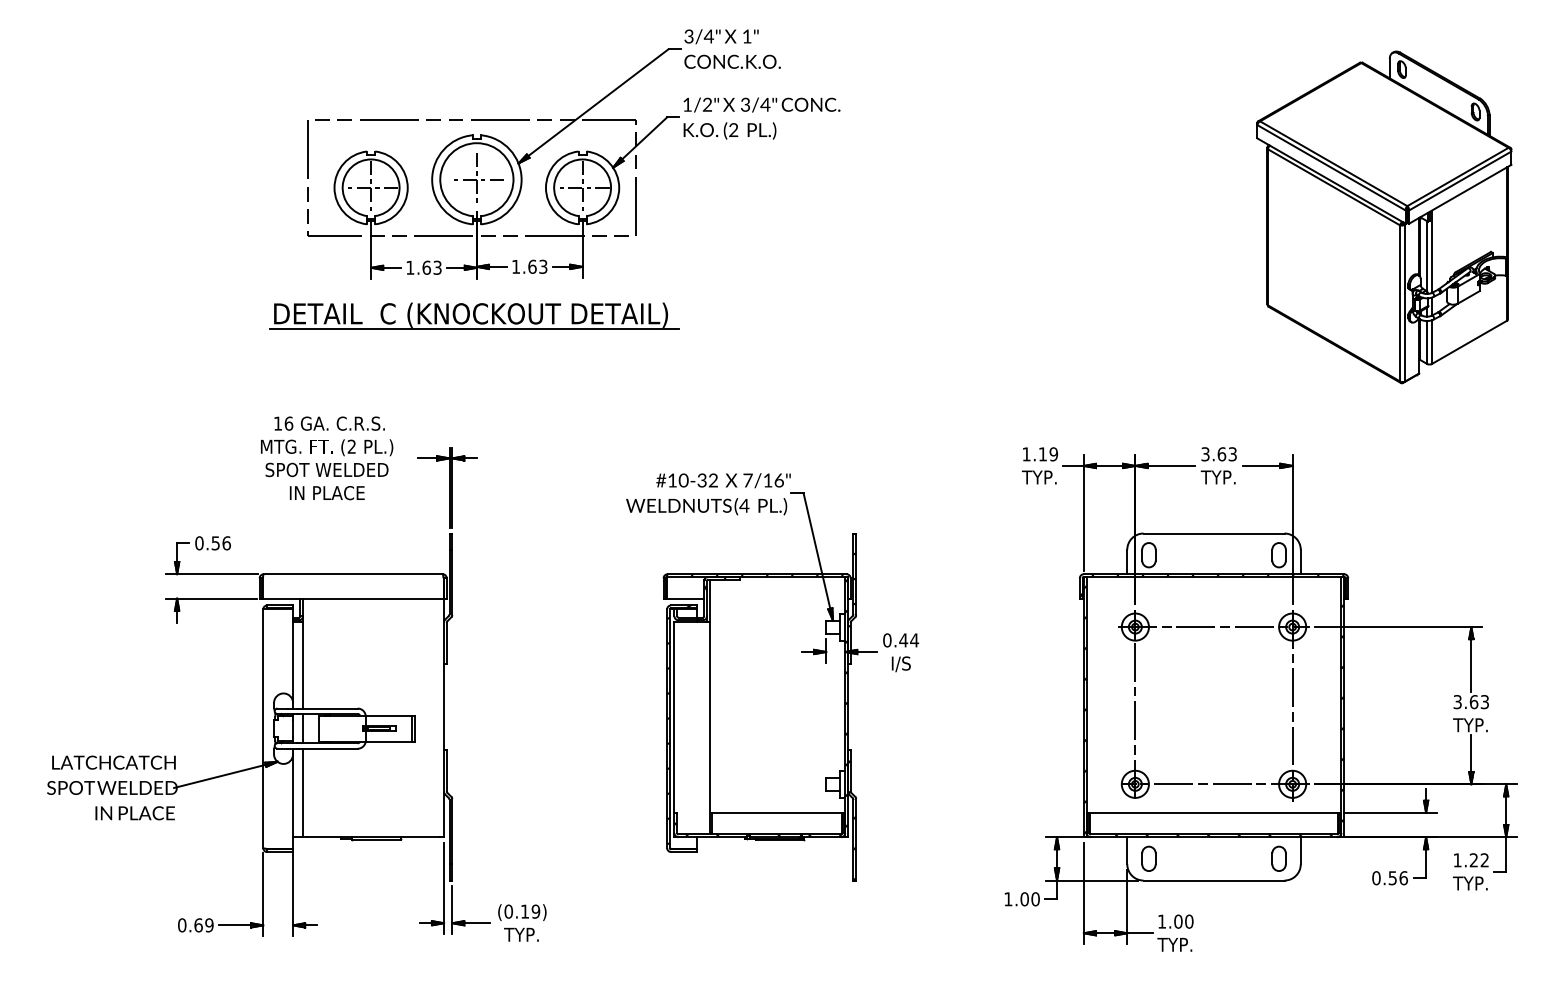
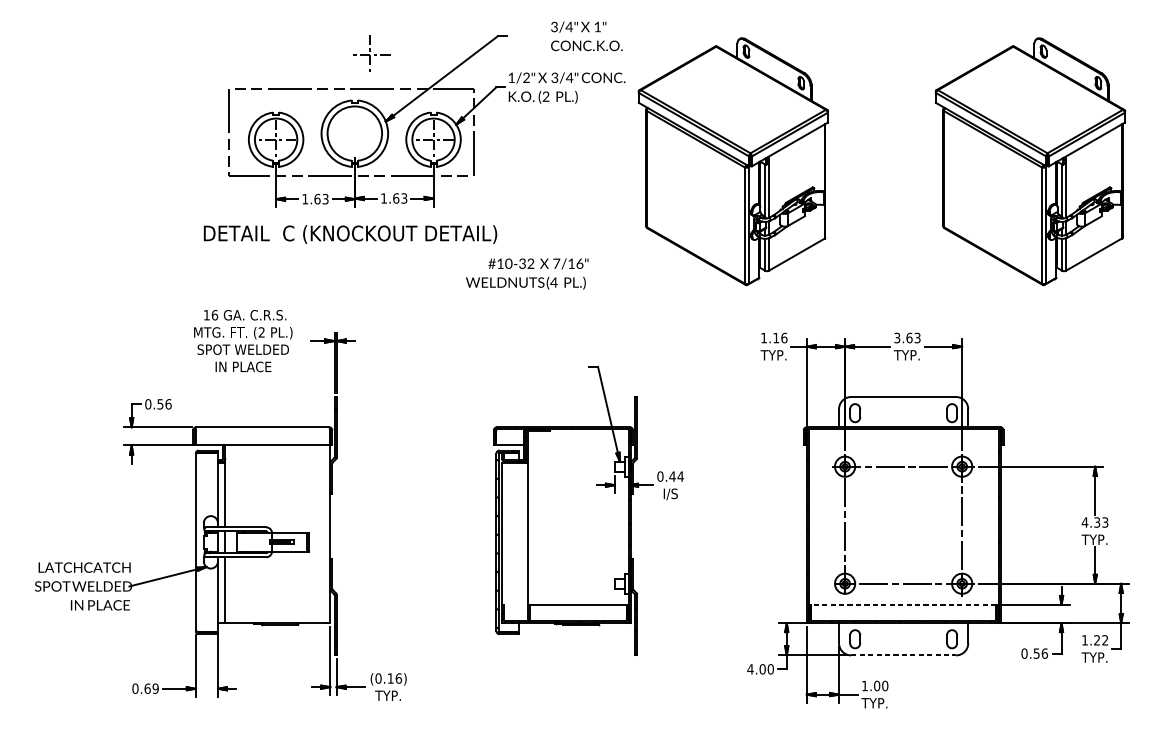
text: (732, 48) -> (586, 35), moved
part: (478, 177) -> (371, 53), moved
part: (985, 217) -> (733, 161), added
line: (474, 329) -> (353, 245), removed
text: (1053, 454) -> (784, 338), 1.19 -> 1.16
text: (708, 494) -> (527, 274), moved
text: (1465, 702) -> (1090, 522), 3.63 -> 4.33
line: (1213, 812) -> (903, 604), solid -> dashed
line: (1214, 880) -> (903, 655), solid -> dashed
text: (1007, 899) -> (749, 669), 1.00 -> 4.00
text: (535, 911) -> (398, 678), (0.19) -> (0.16)

